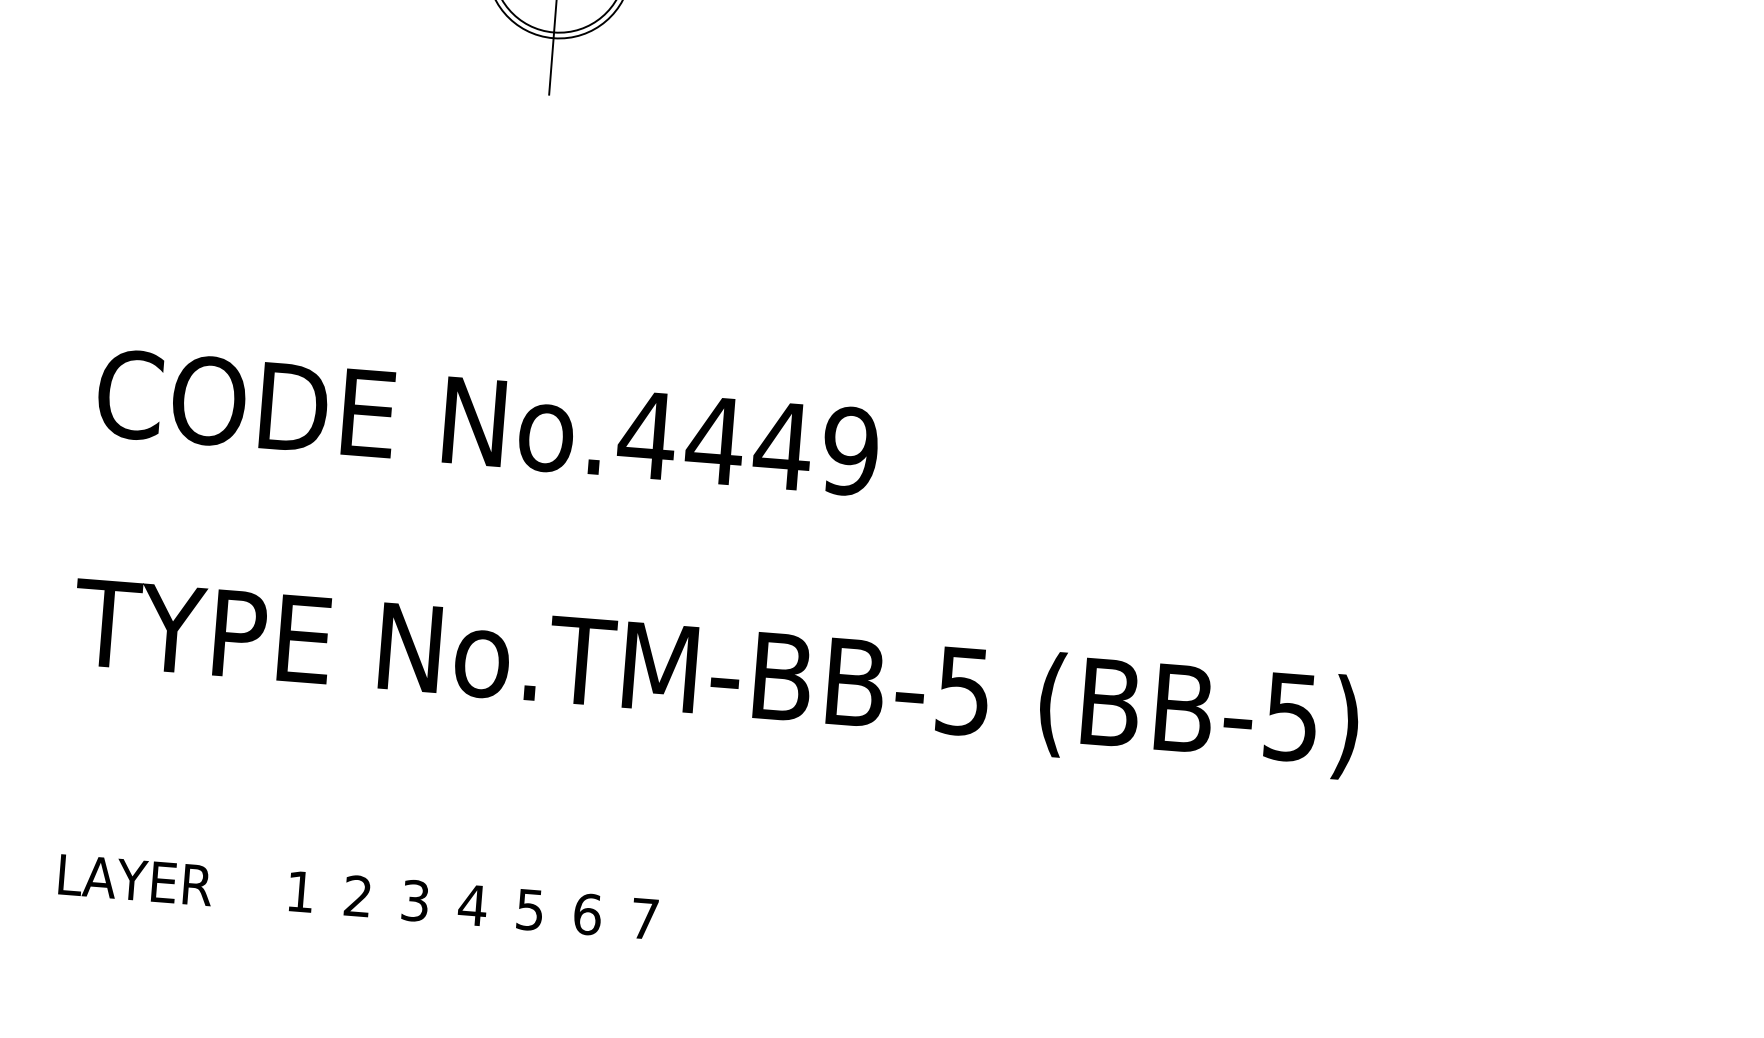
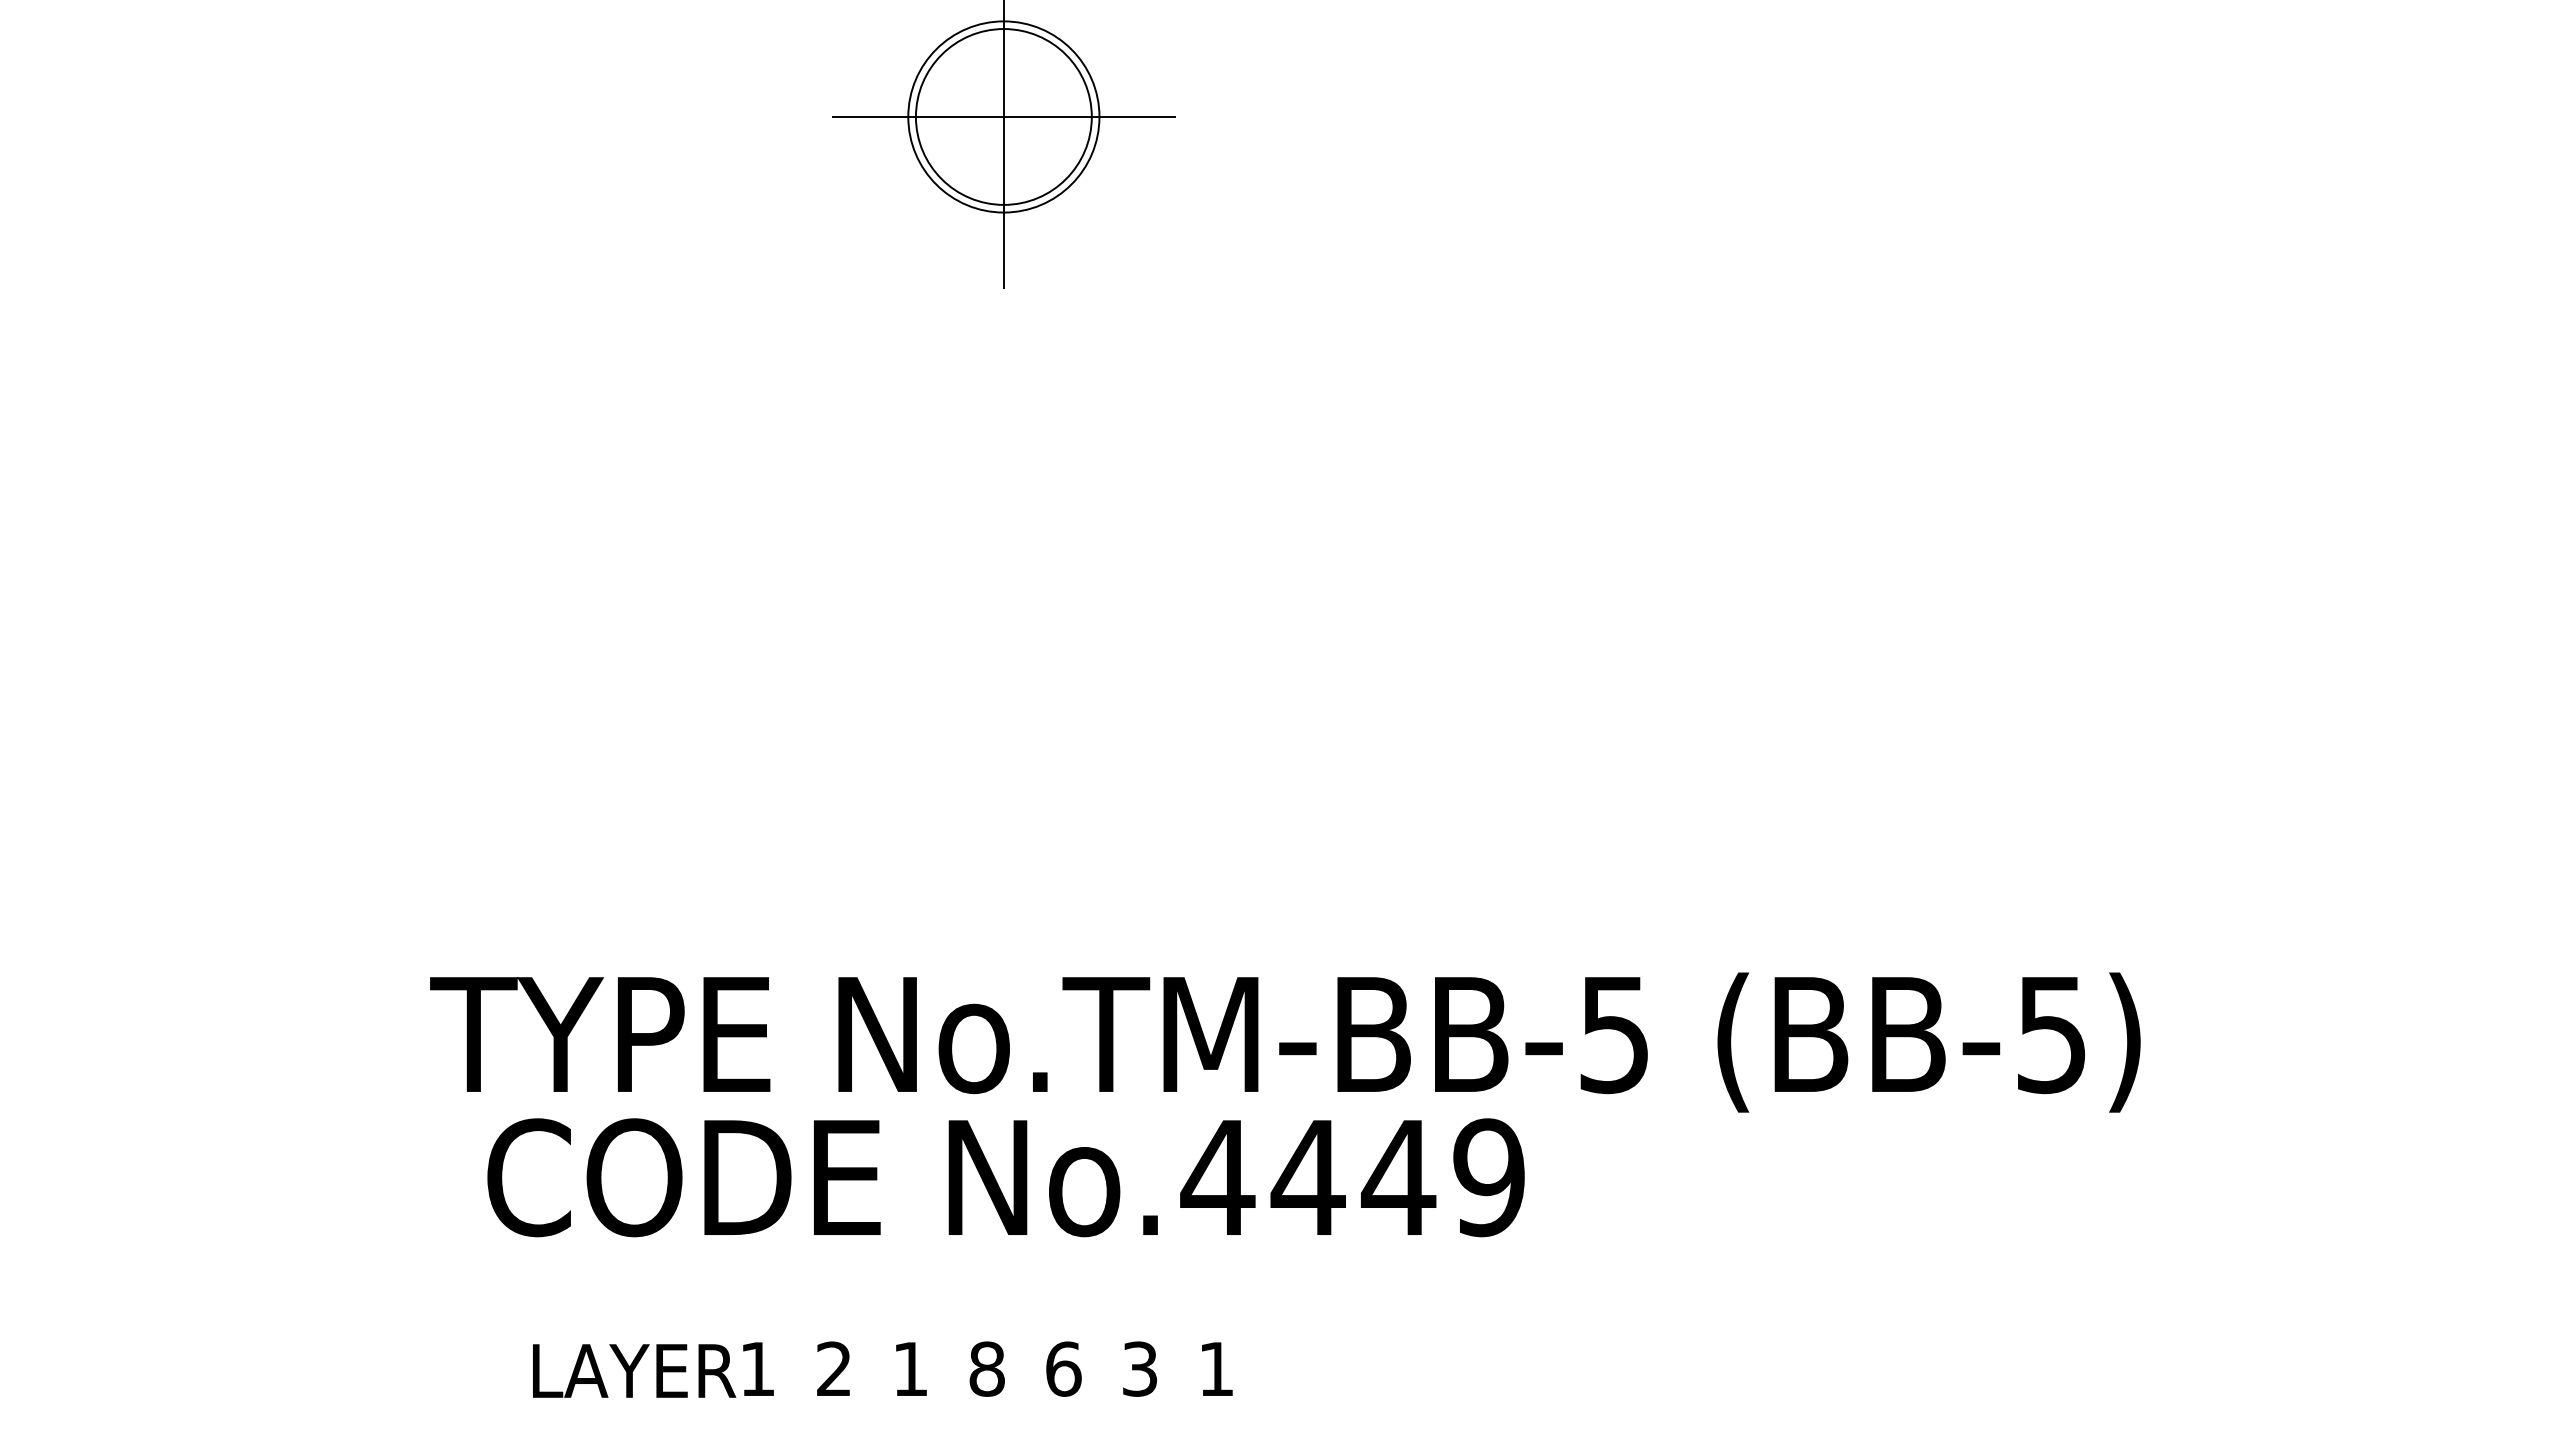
text: (487, 422) -> (1005, 1177), moved
text: (135, 879) -> (634, 1370), moved
text: (415, 900) -> (910, 1368), 3 -> 1
text: (472, 904) -> (986, 1368), 4 -> 8
text: (530, 909) -> (1063, 1368), 5 -> 6
text: (587, 913) -> (1140, 1368), 6 -> 3
text: (644, 918) -> (1216, 1368), 7 -> 1

